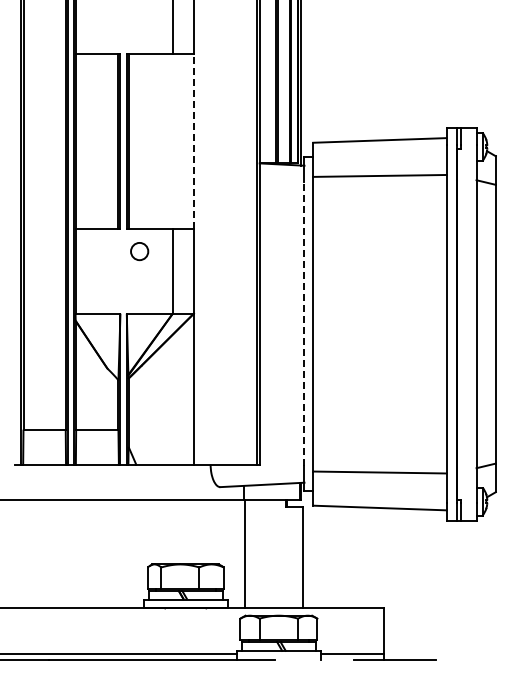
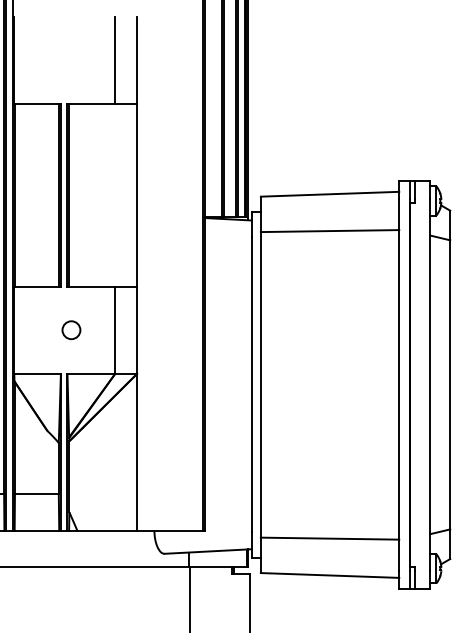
line: (193, 141) -> (136, 195), dashed -> solid
circle: (139, 251) -> (71, 330), moved
line: (304, 323) -> (251, 384), dashed -> solid

